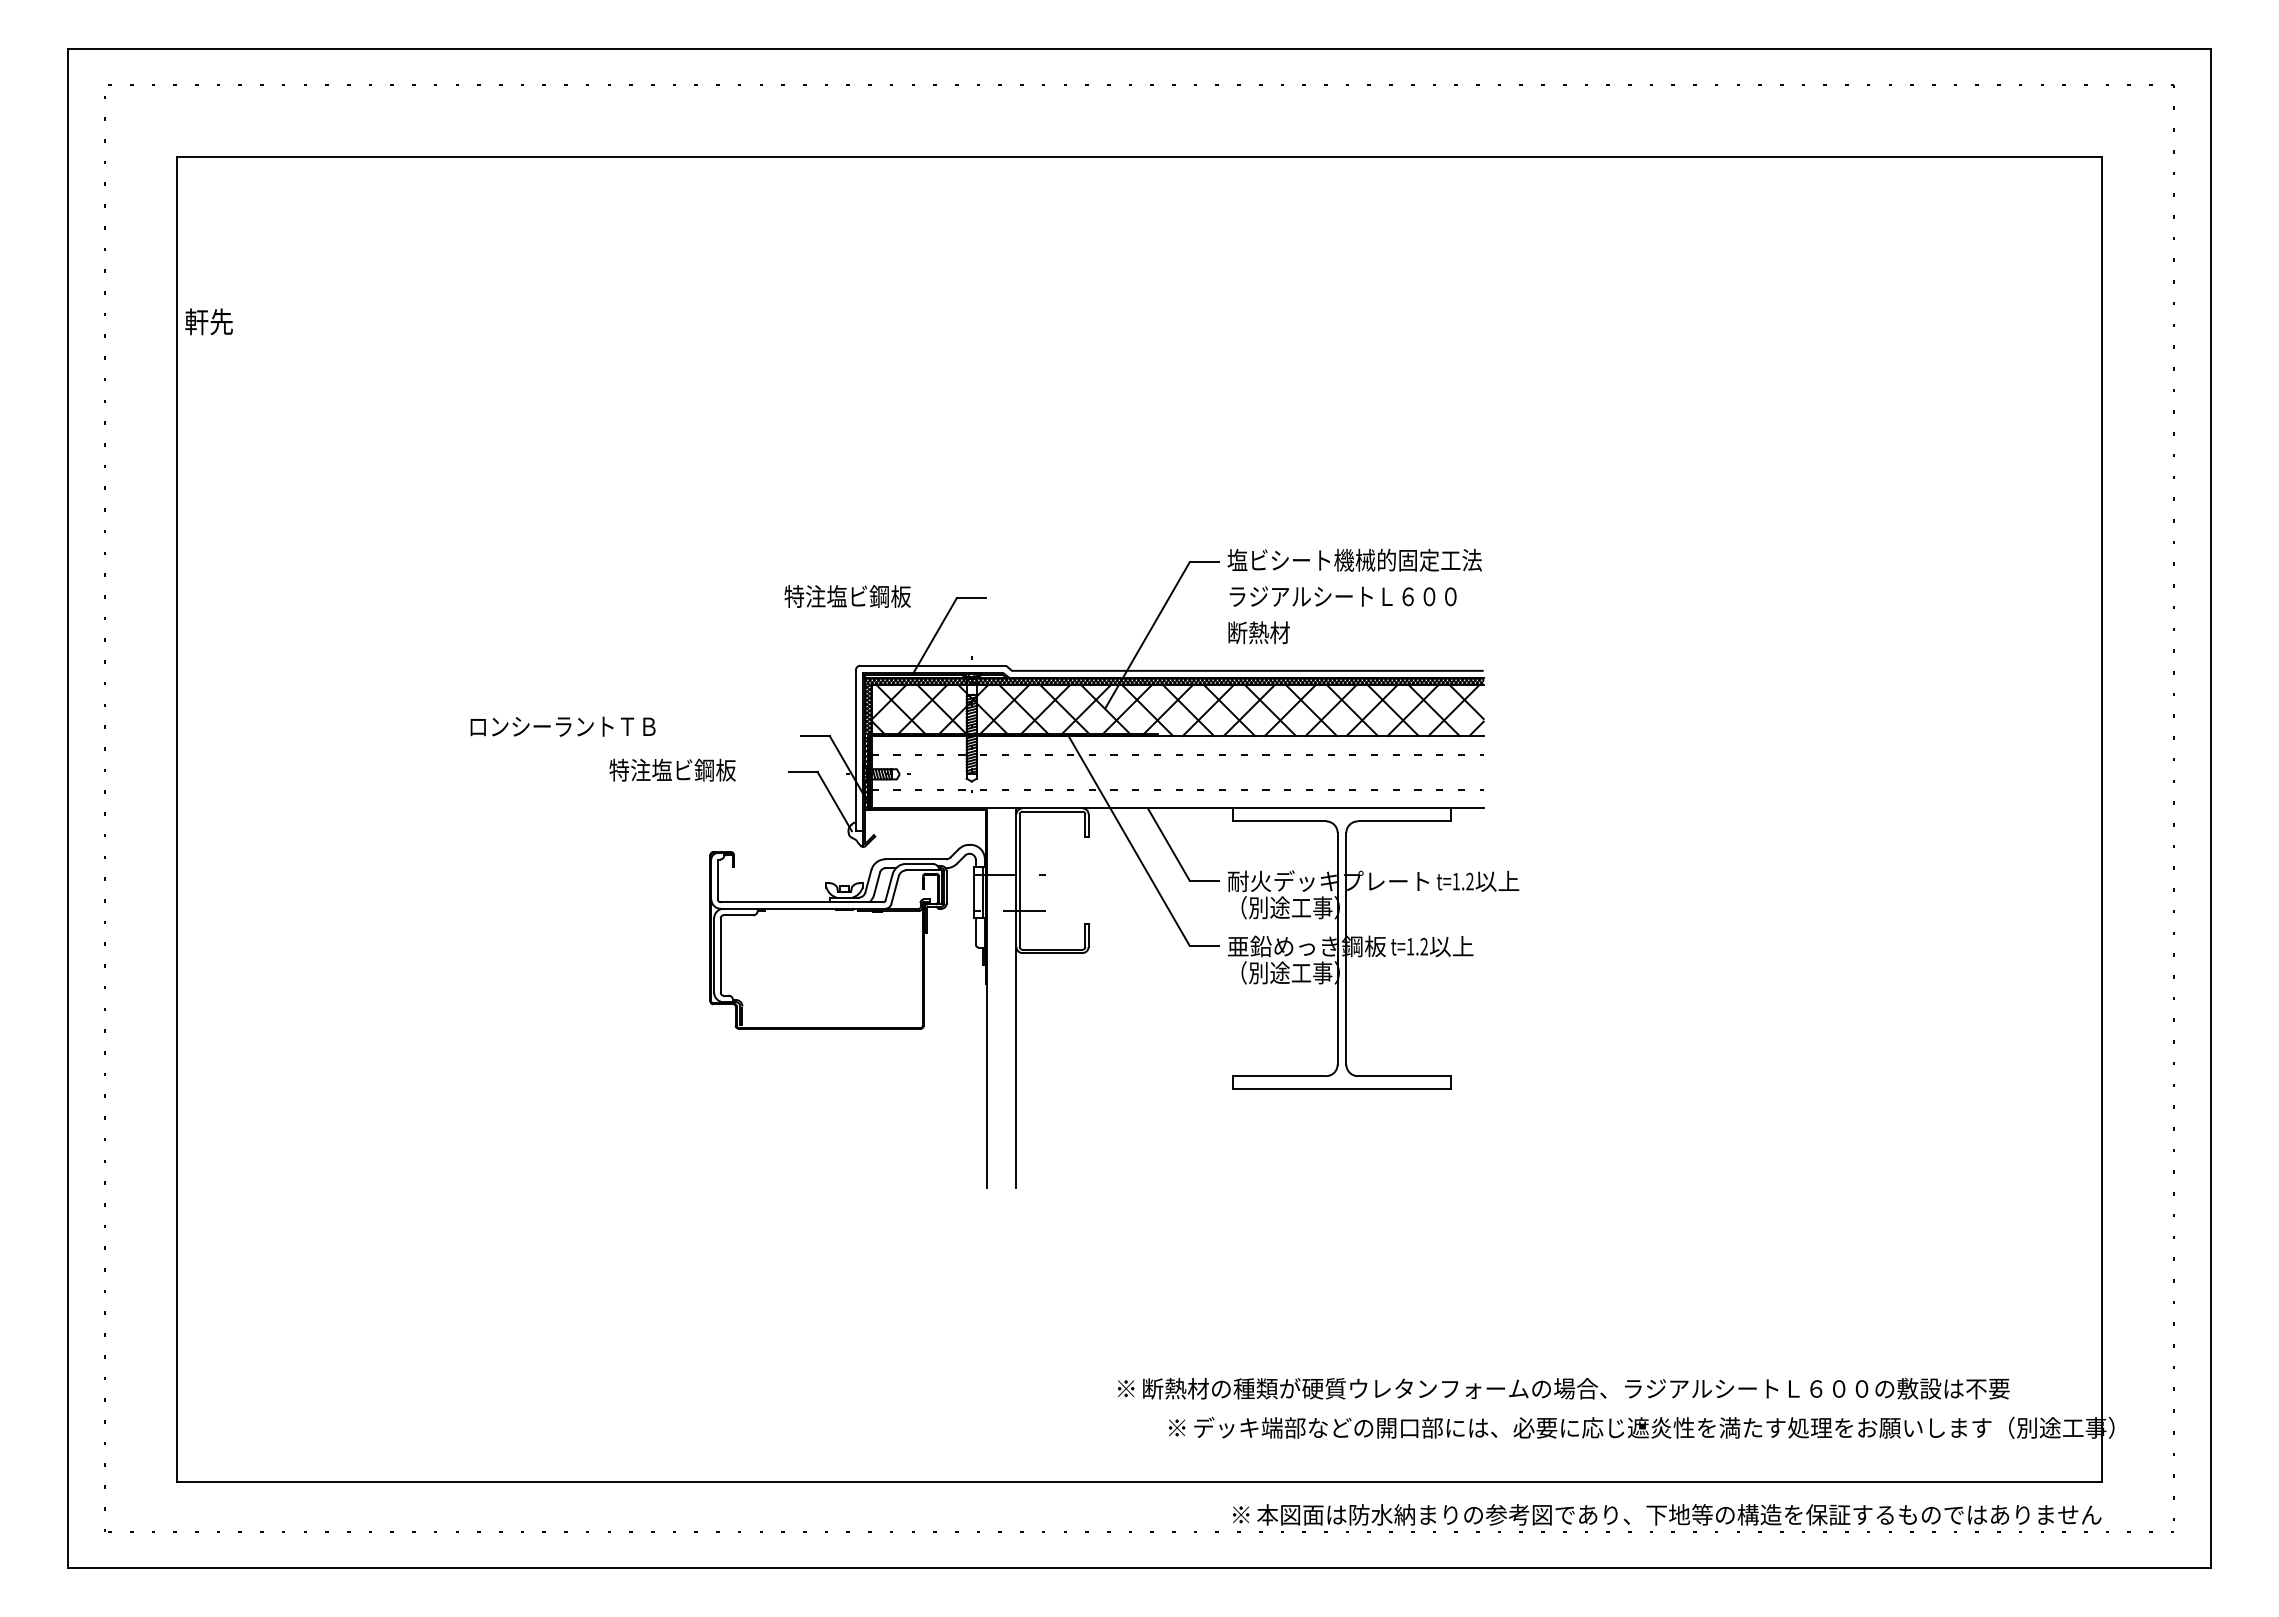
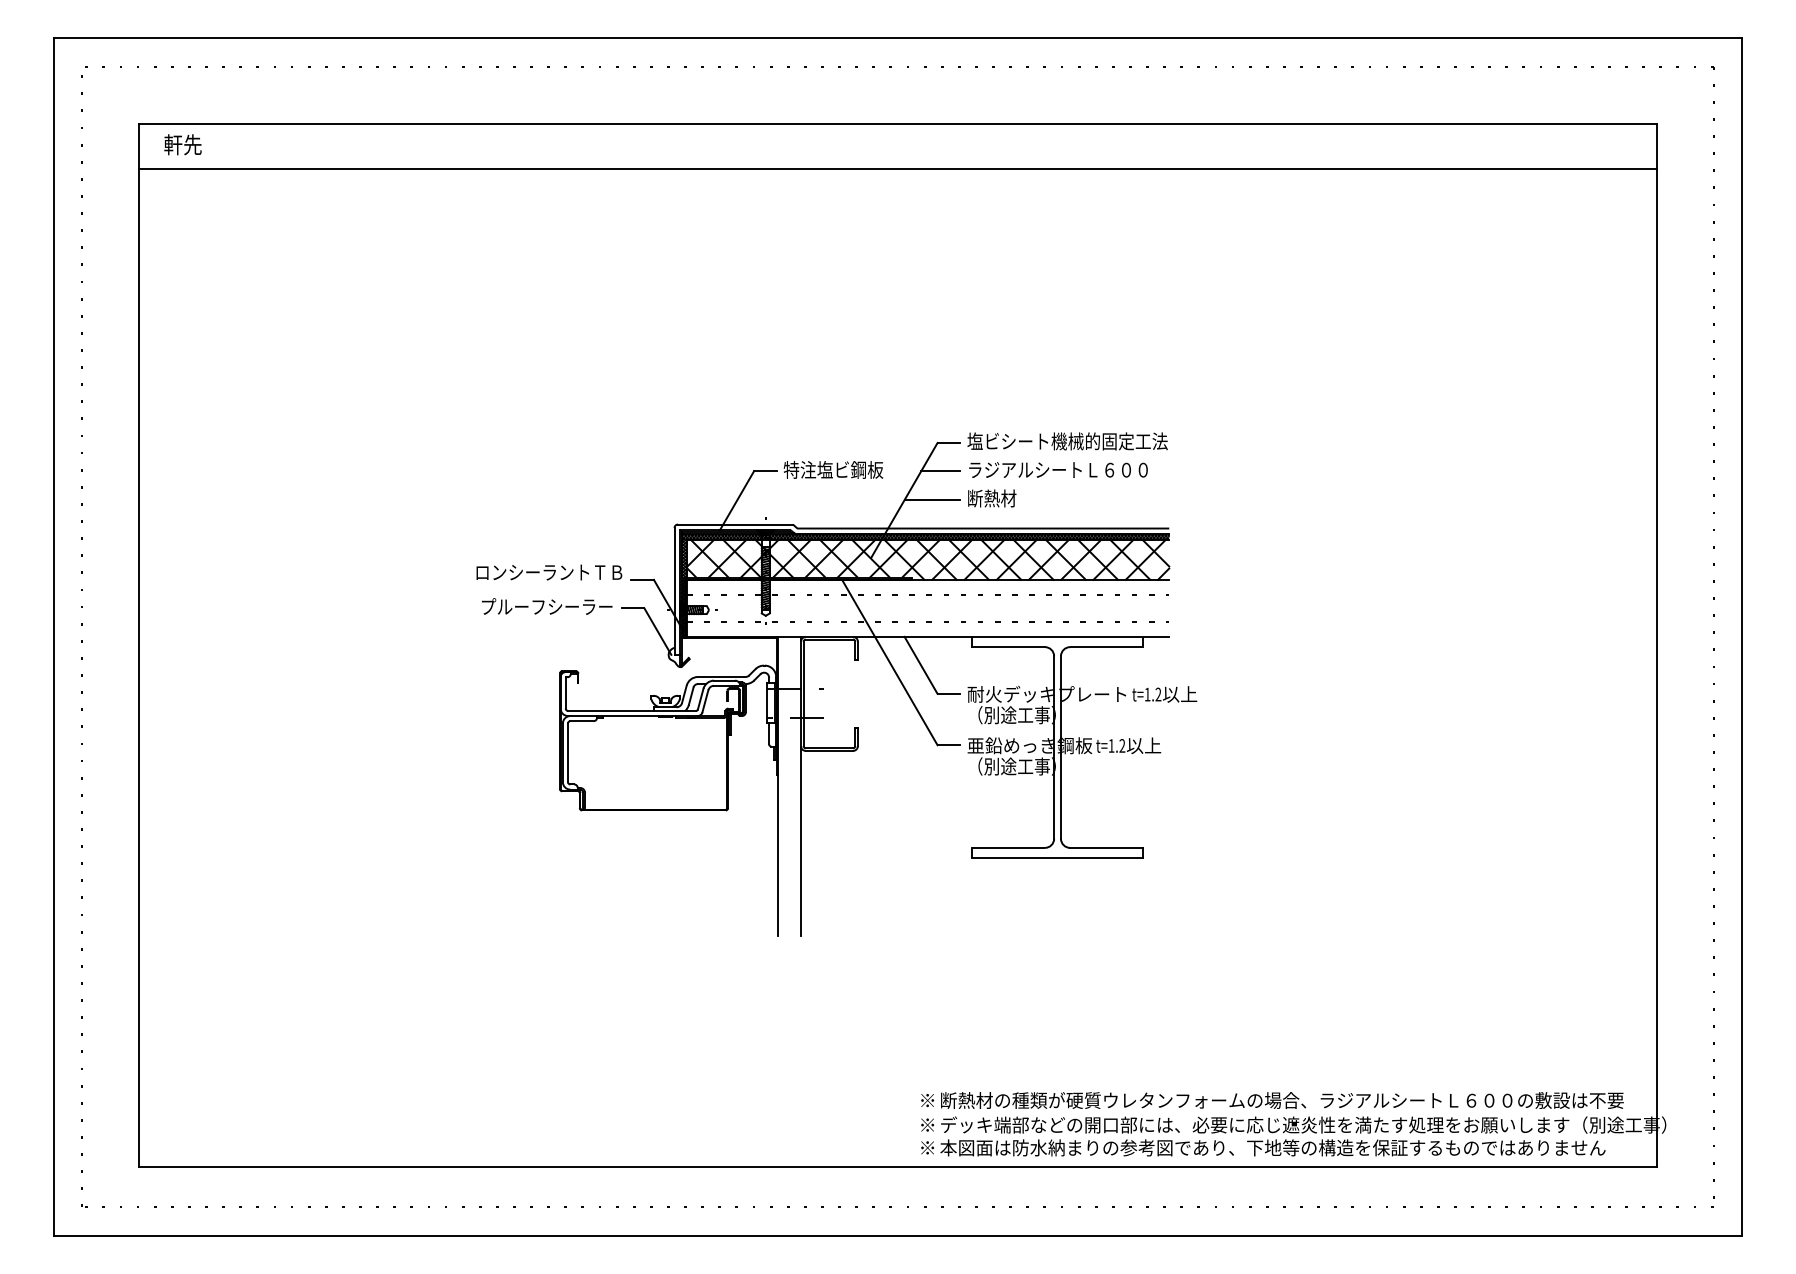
line: (1139, 215) -> (898, 169), added
text: (208, 321) -> (182, 144), moved
text: (847, 596) -> (833, 469), moved
line: (1193, 598) -> (940, 471), added
line: (1182, 634) -> (931, 499), added
text: (562, 726) -> (548, 572), moved
text: (693, 769) -> (546, 606), 特注塩ビ鋼板 -> プルーフシーラー
text: (1563, 1388) -> (1272, 1100), moved
text: (1667, 1514) -> (1263, 1147), moved

